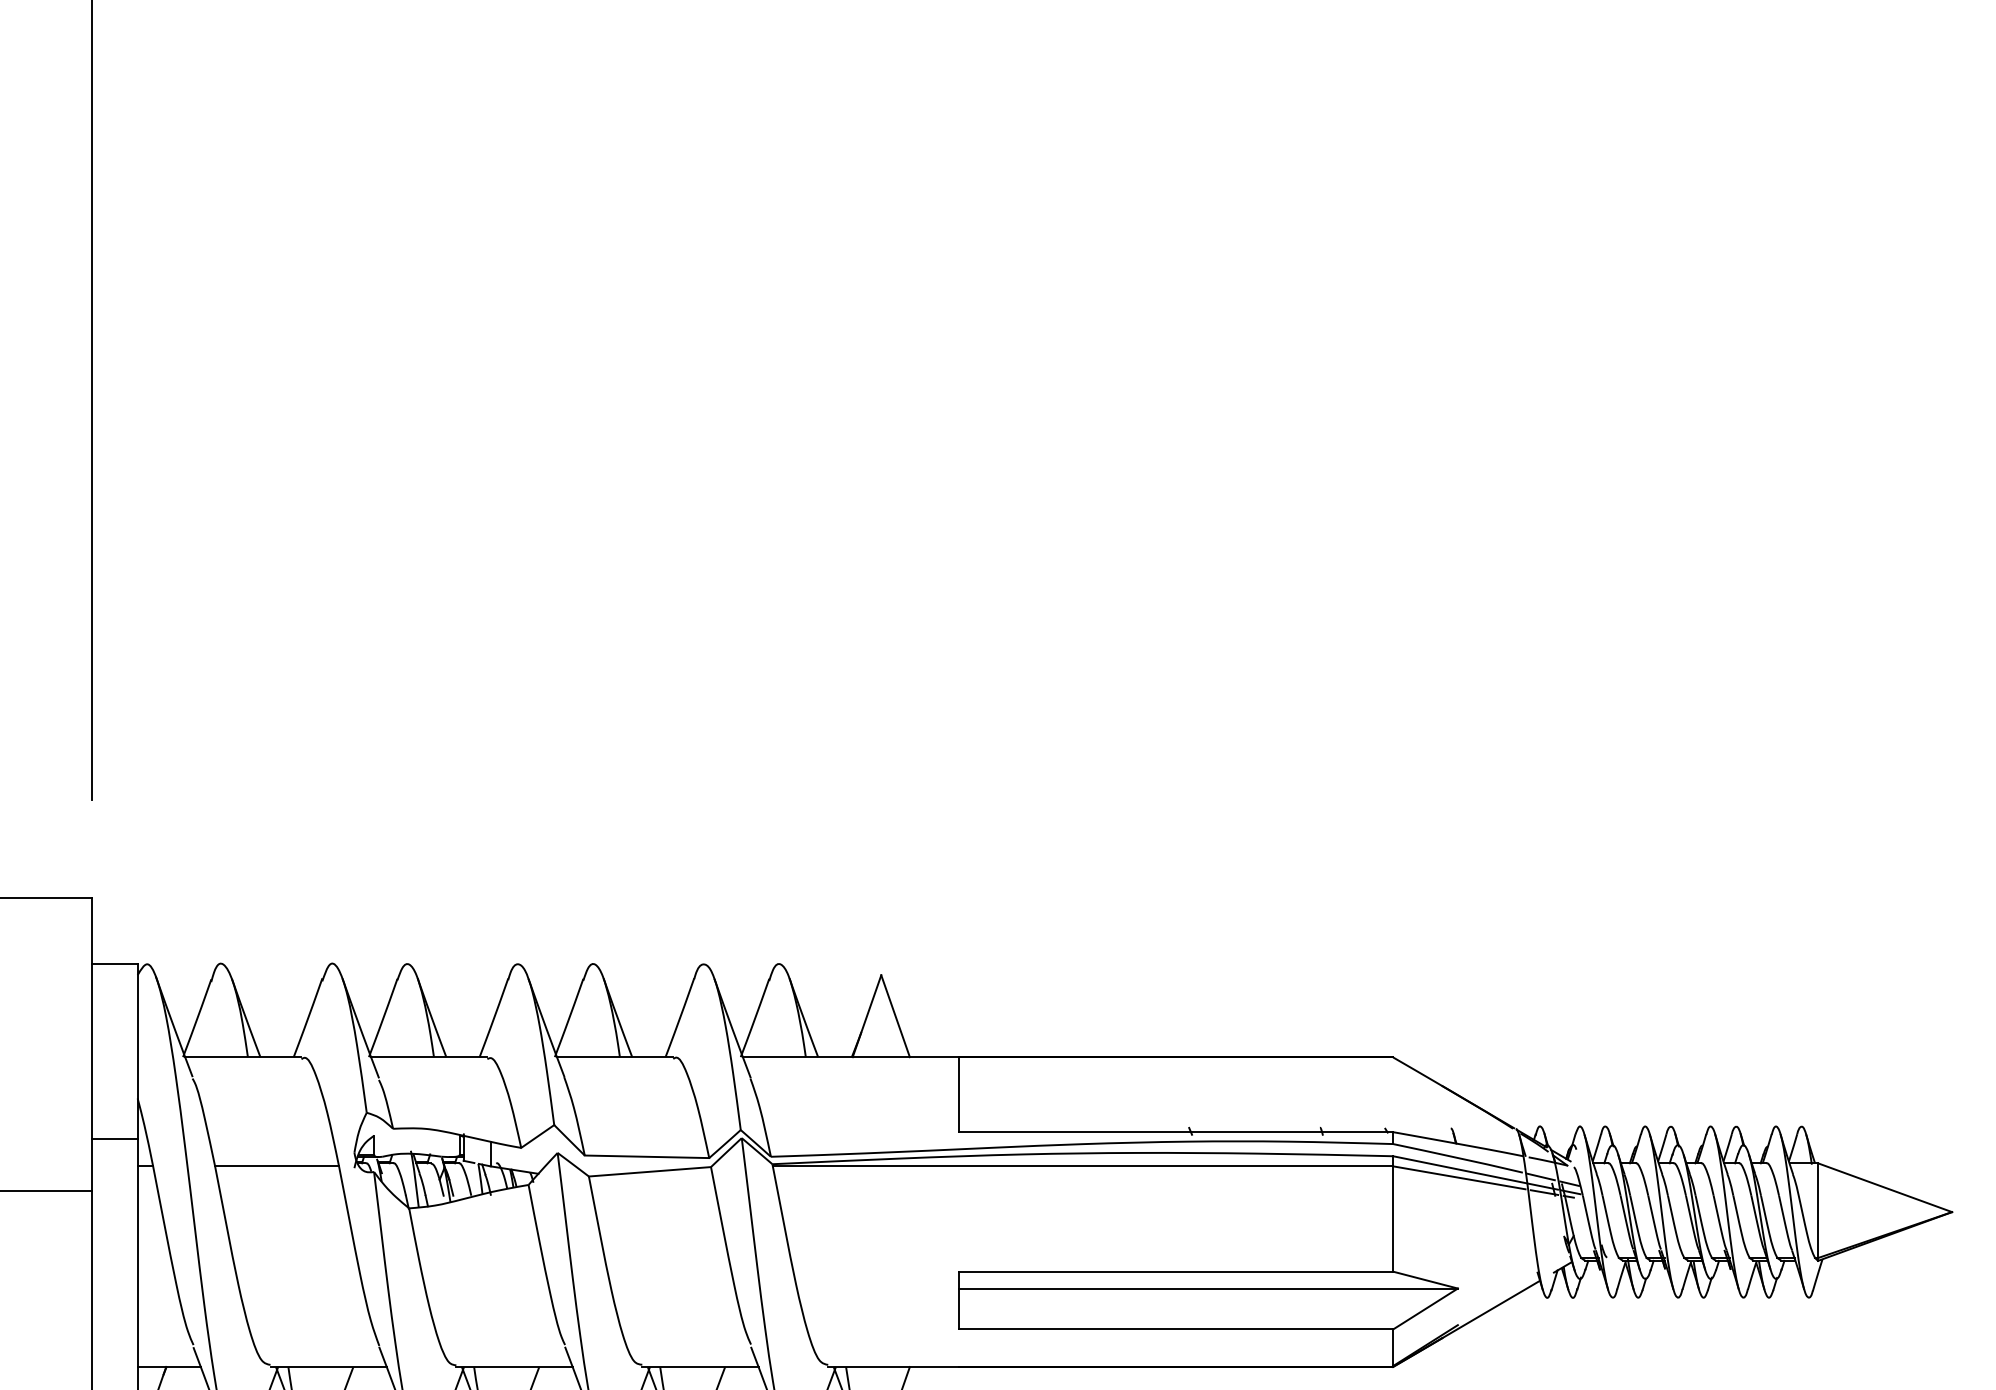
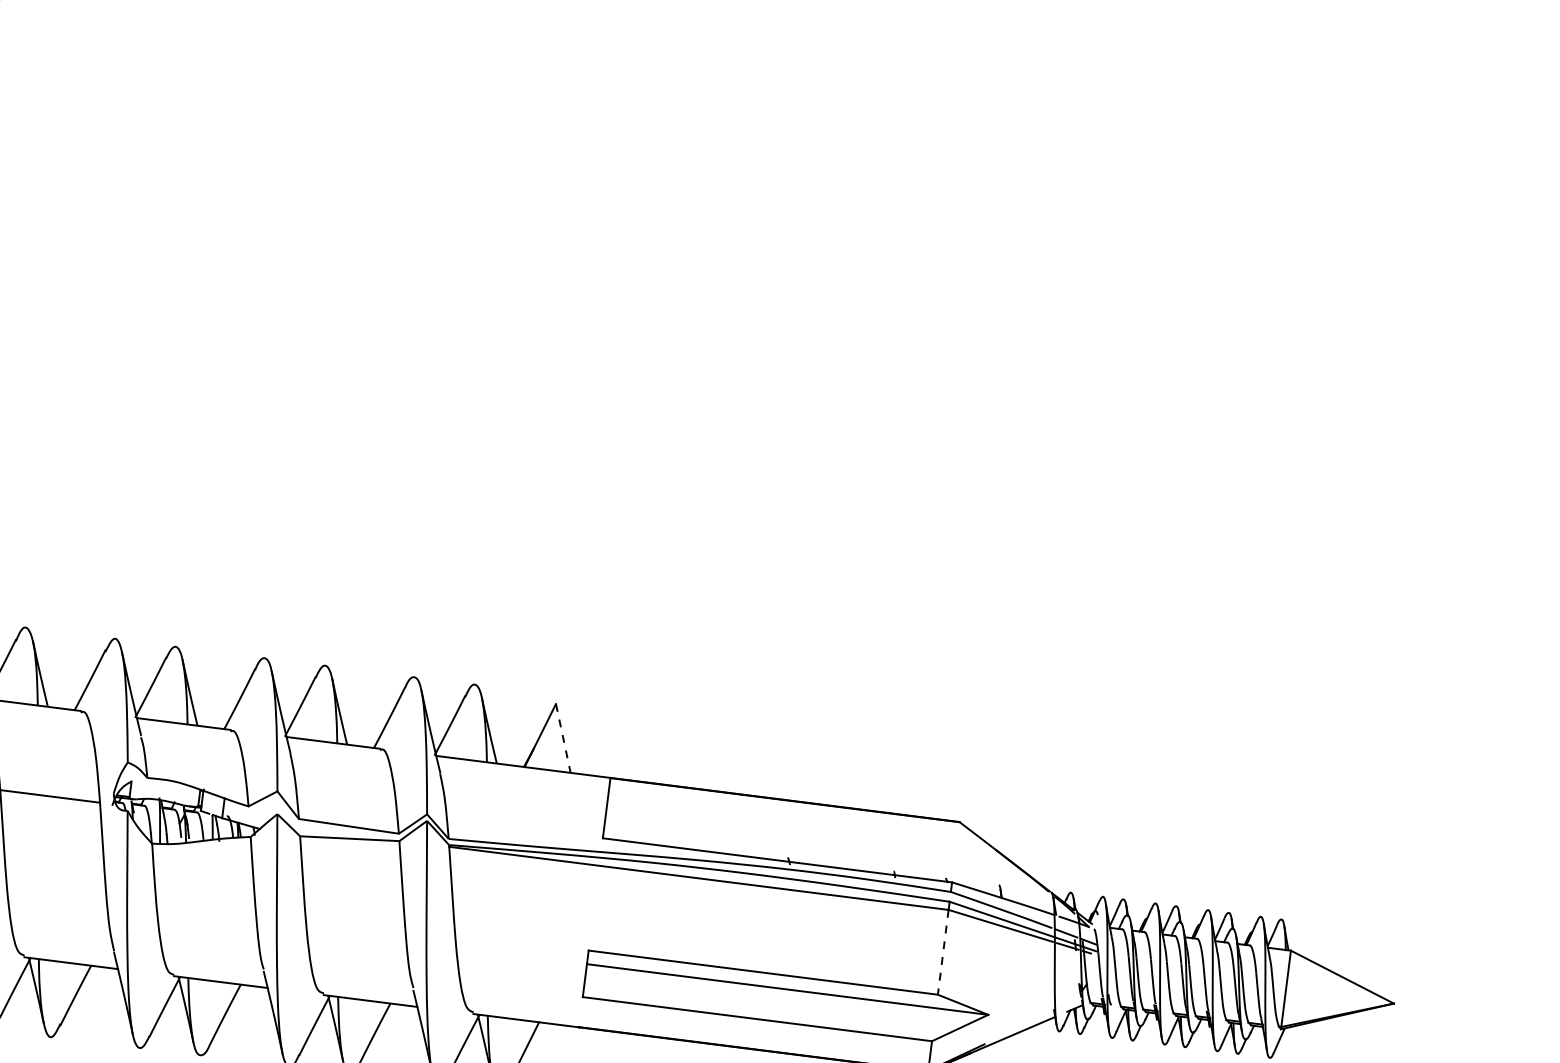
line: (895, 1016) -> (563, 738), solid -> dashed
line: (1393, 1219) -> (943, 952), solid -> dashed

